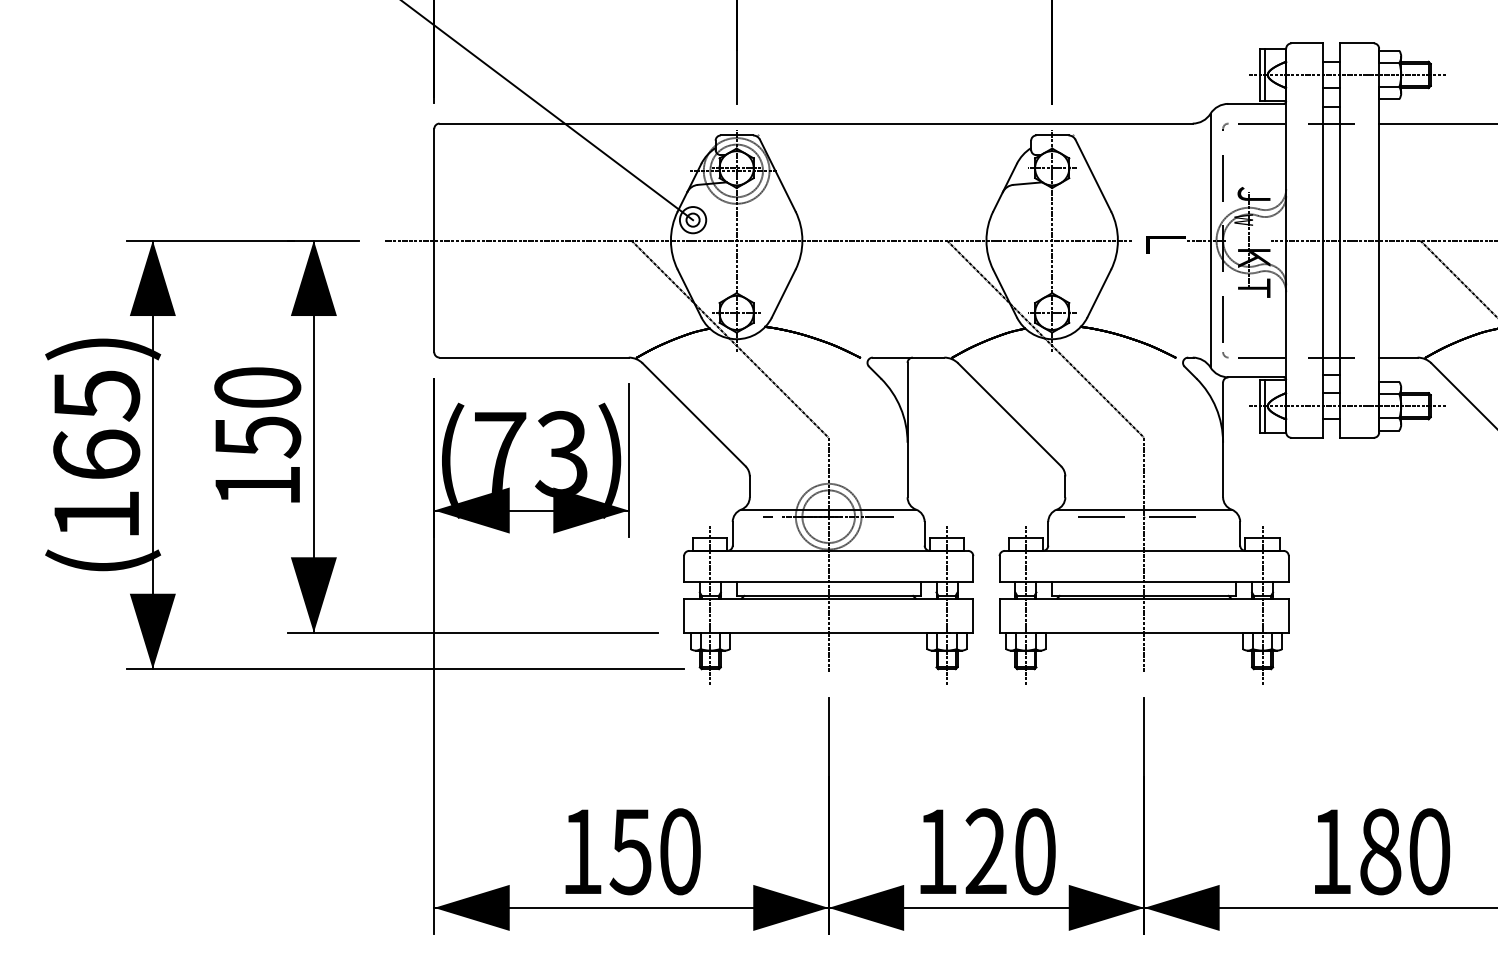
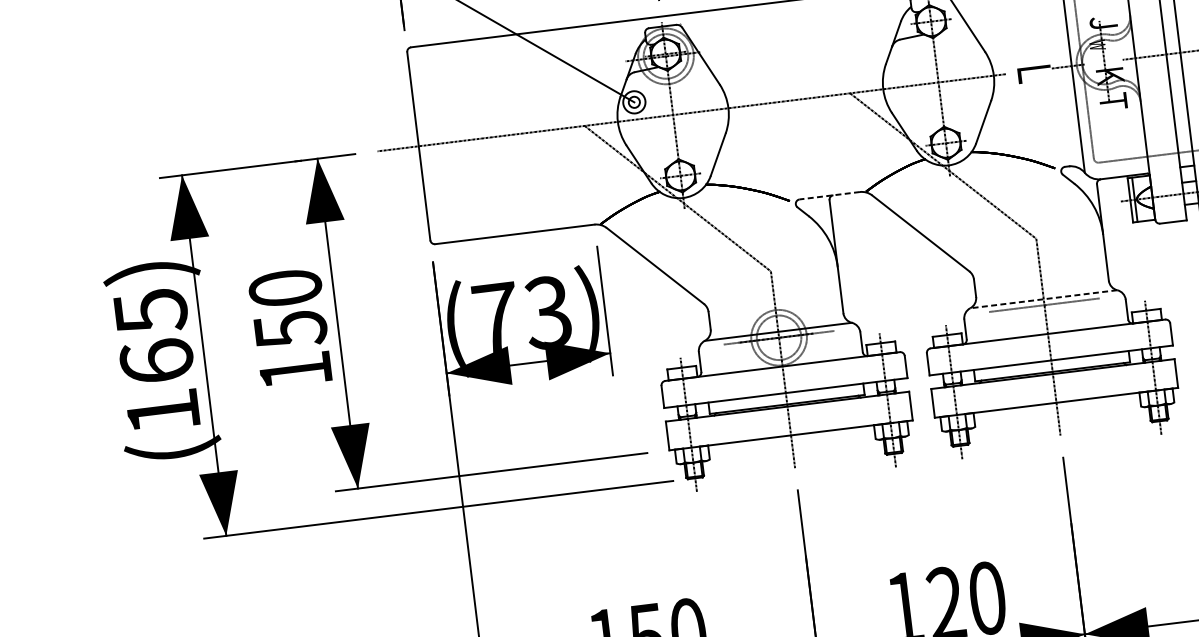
line: (908, 357) -> (829, 195), solid -> dashed
line: (1143, 509) -> (1043, 299), solid -> dashed

